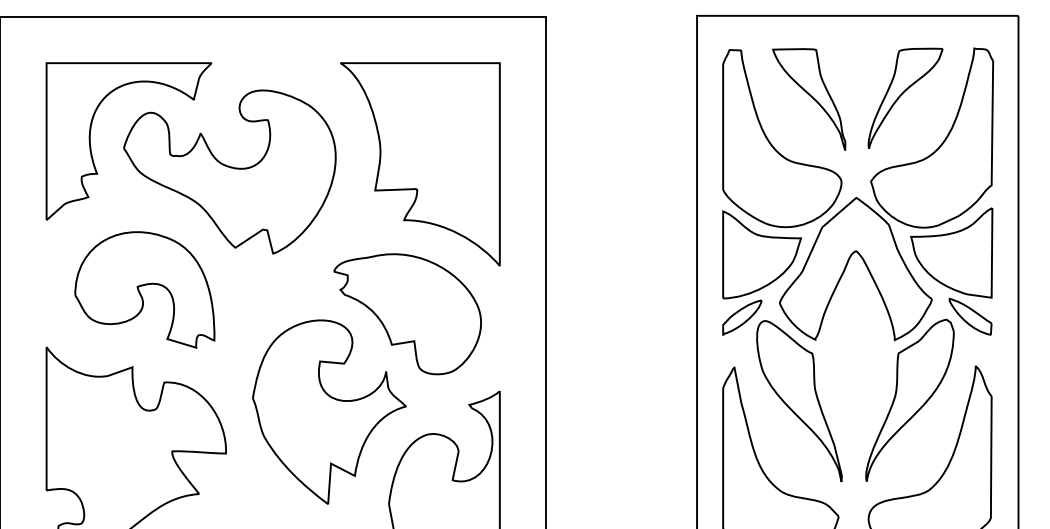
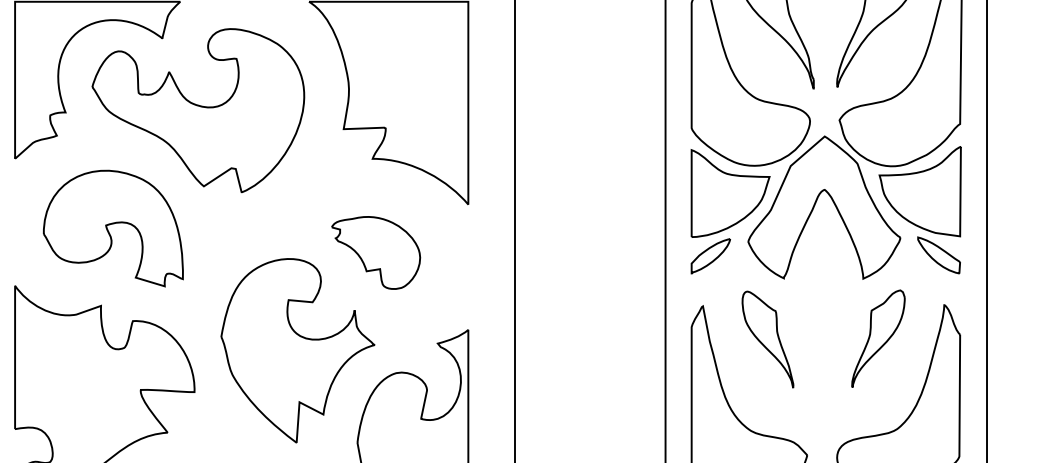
part: (407, 314) -> (376, 253), size x0.6
part: (909, 399) -> (878, 338), size x0.6
part: (799, 400) -> (768, 339), size x0.6

